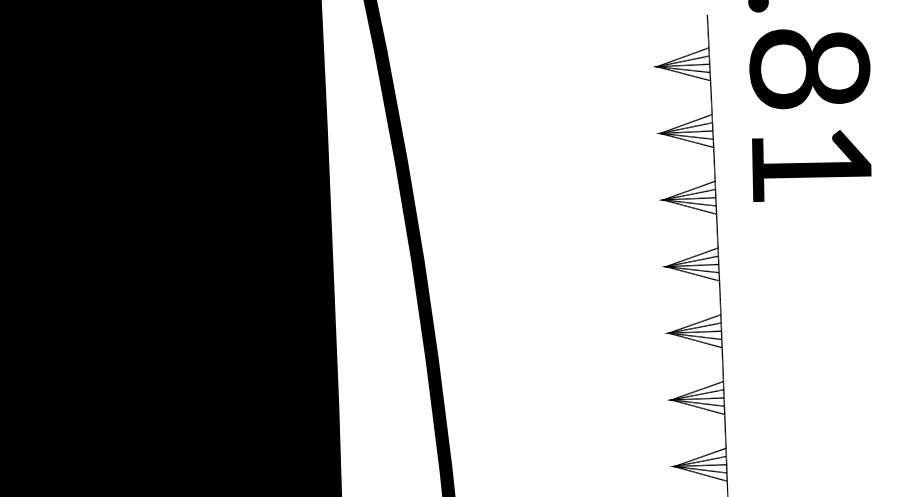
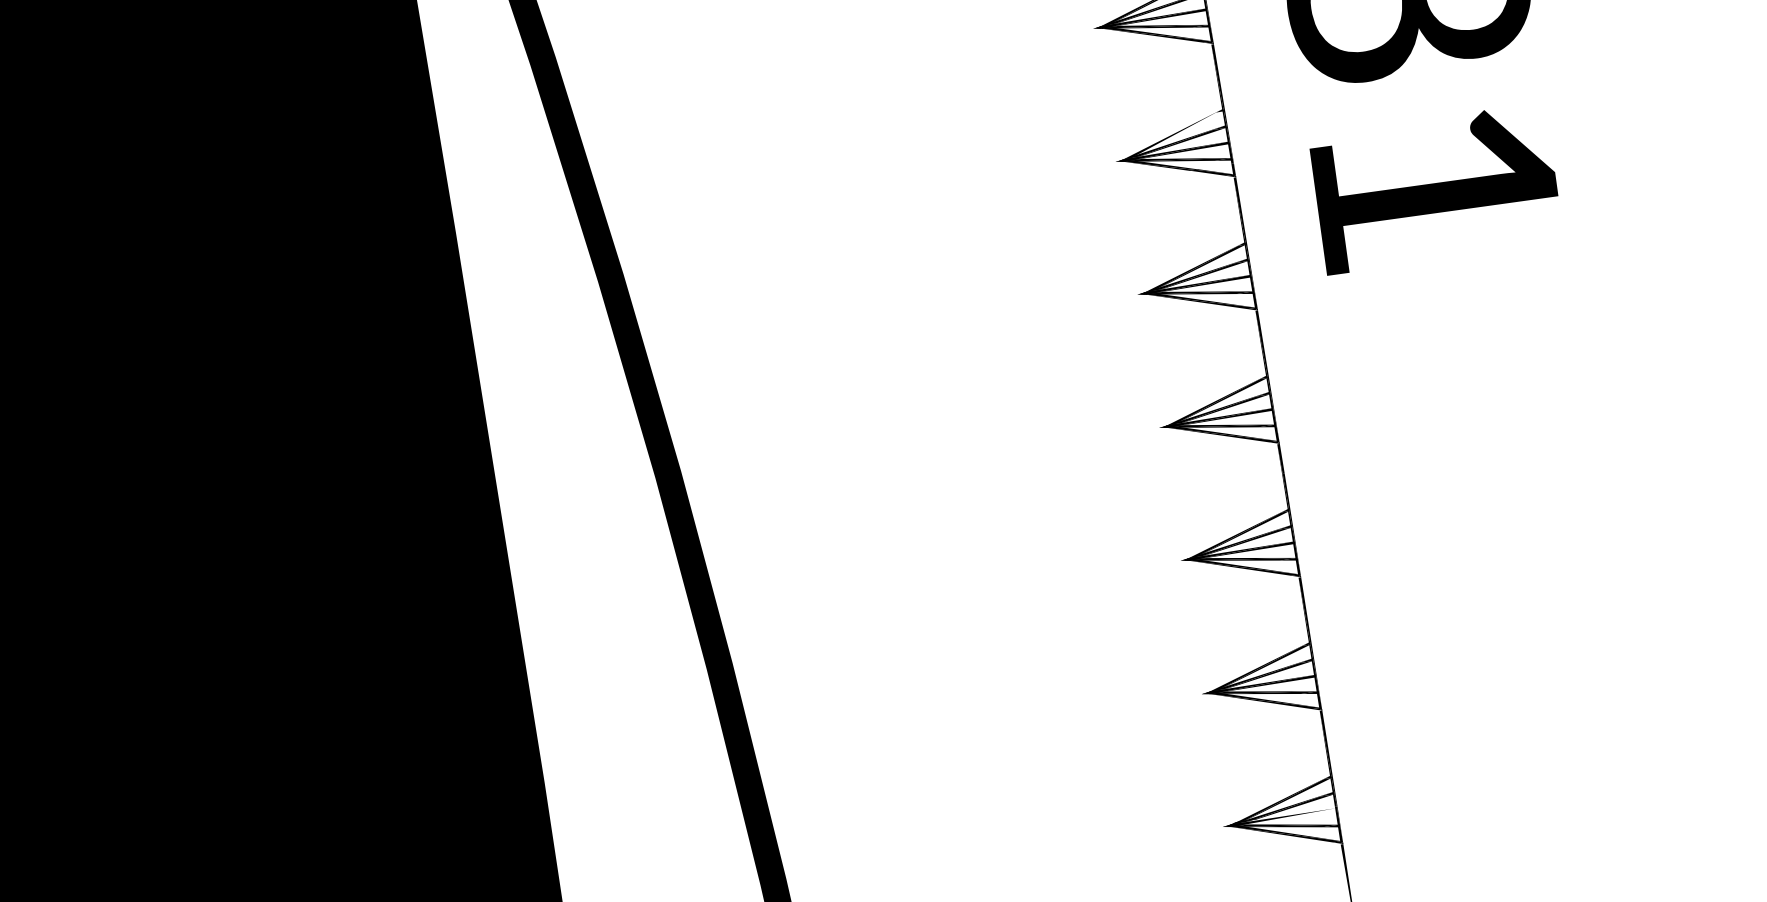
fill: (686, 124) -> (1174, 136), removed
fill: (700, 465) -> (1284, 817), removed

